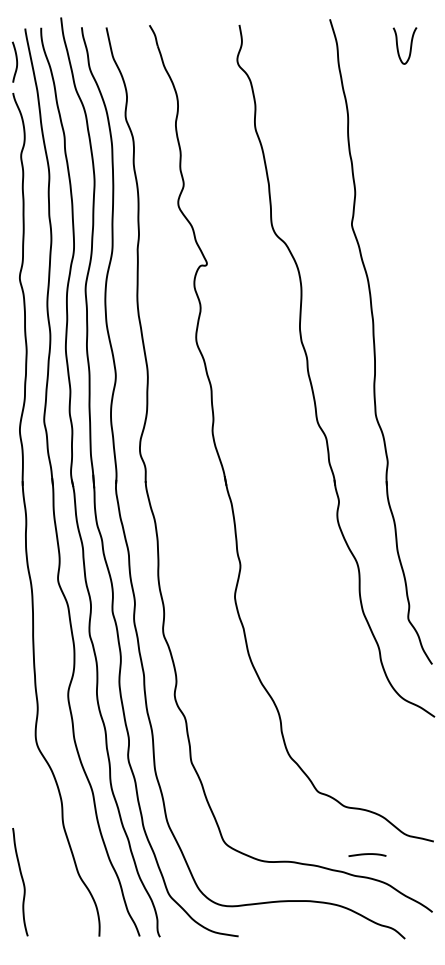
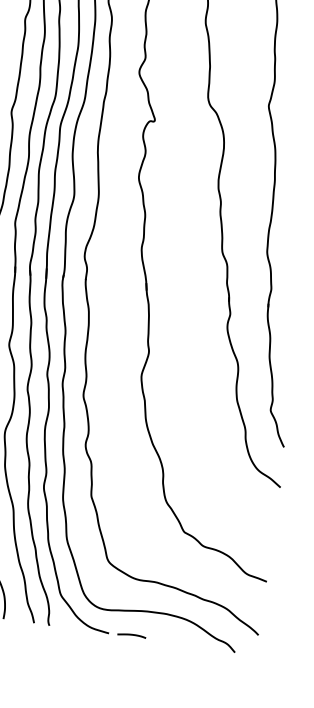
curve: (367, 854) -> (131, 635), moved

